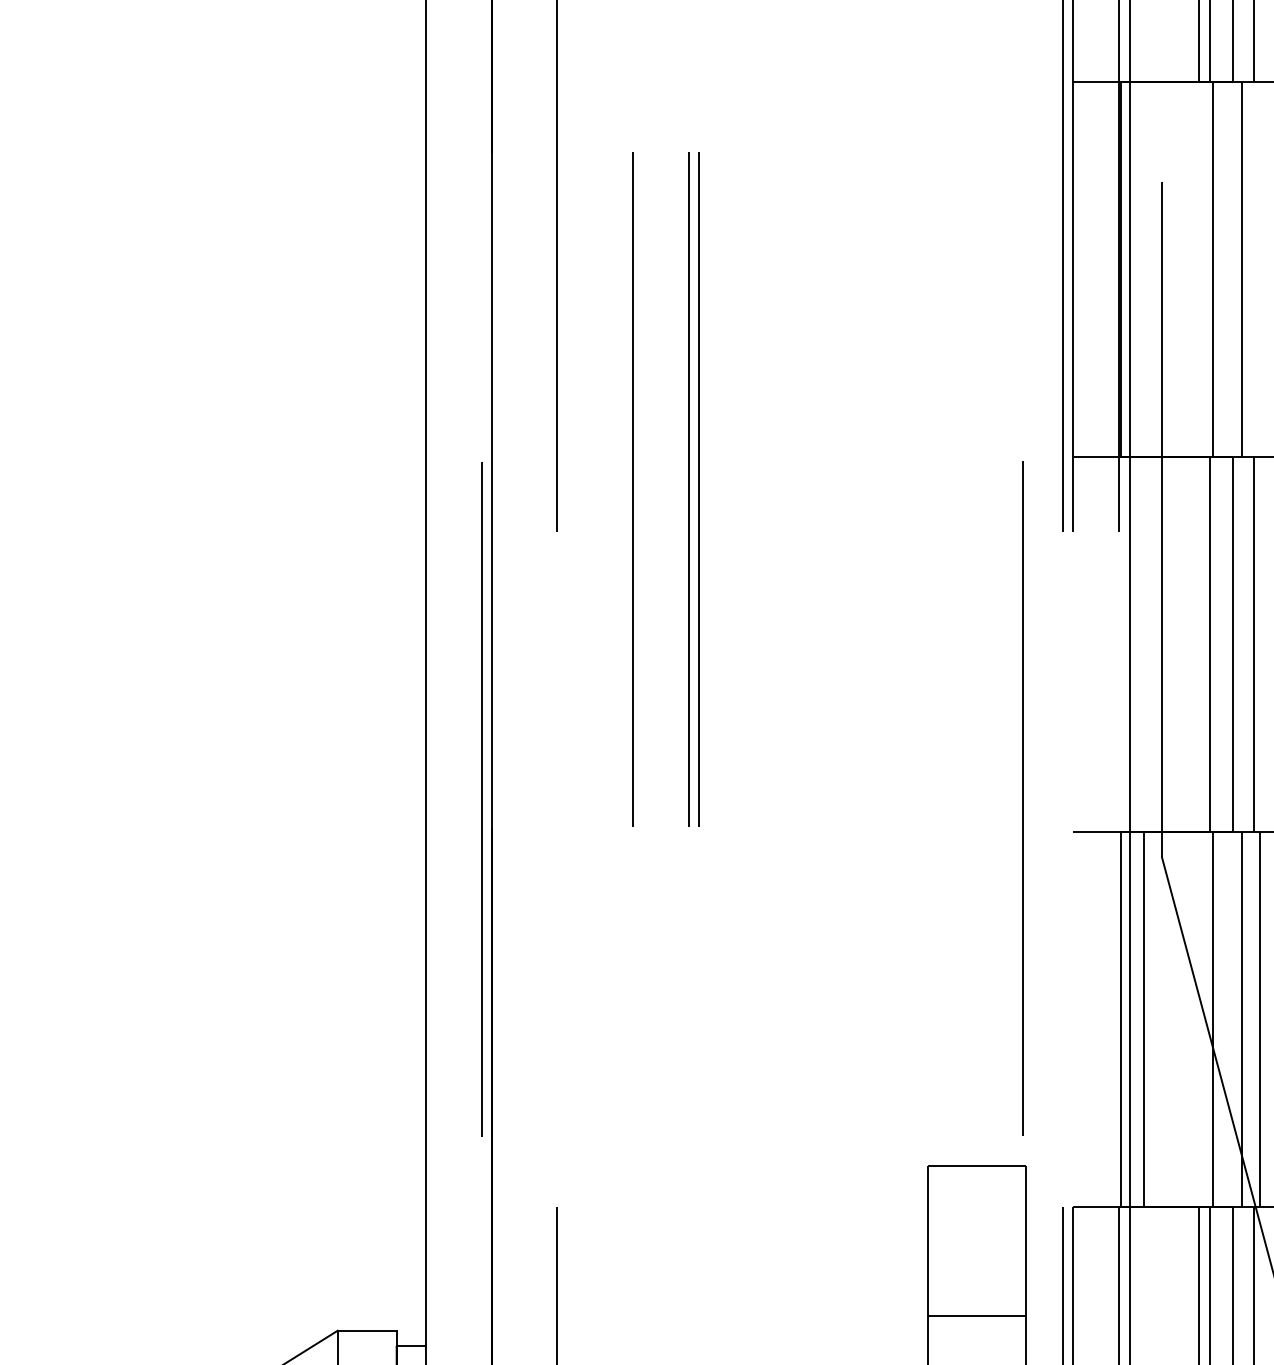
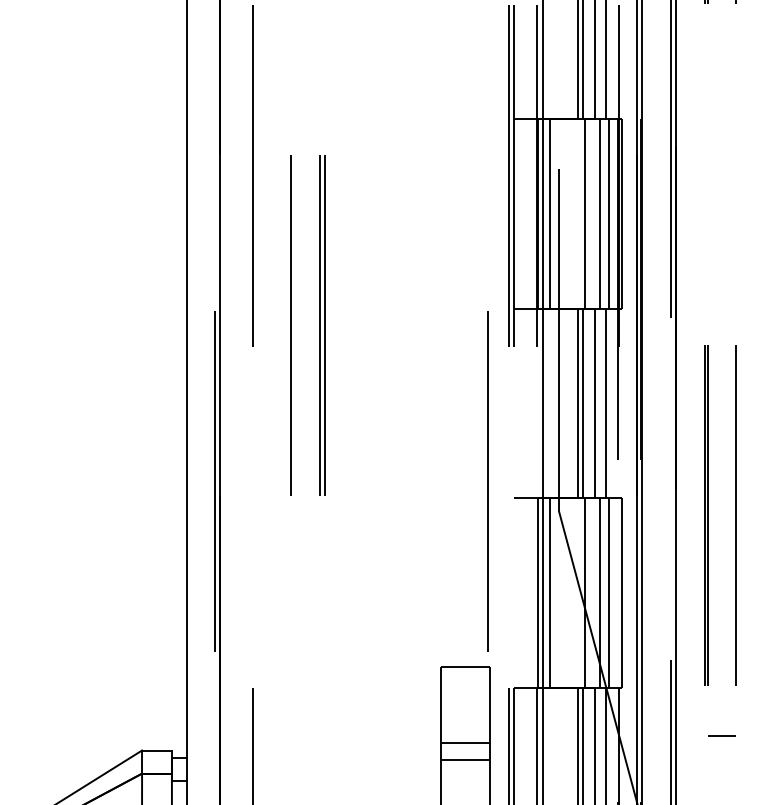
line: (1143, 268) -> (549, 213), added
line: (1259, 268) -> (608, 213), added
line: (1198, 644) -> (577, 403), added
line: (977, 1348) -> (465, 759), added

